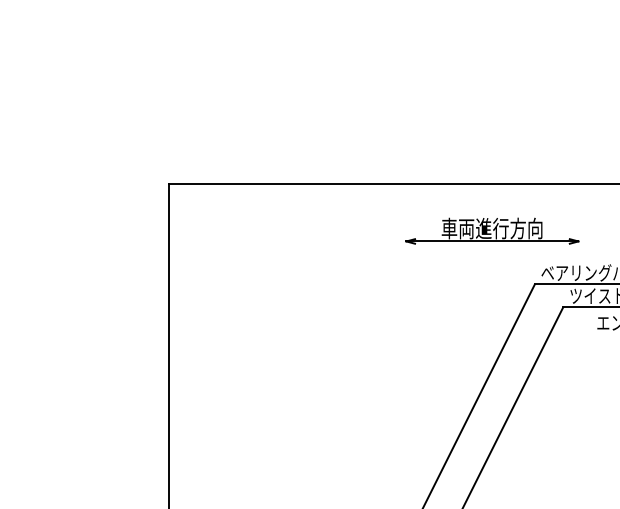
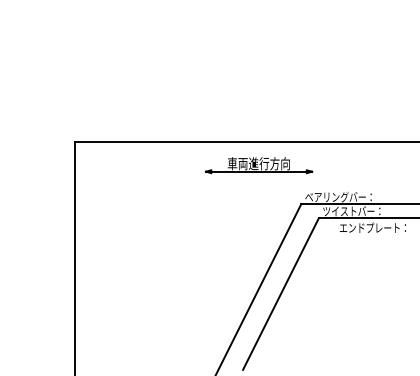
part: (493, 231) -> (259, 165), moved

